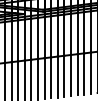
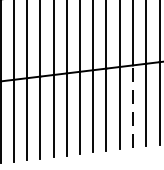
line: (77, 74) -> (132, 106), solid -> dashed

